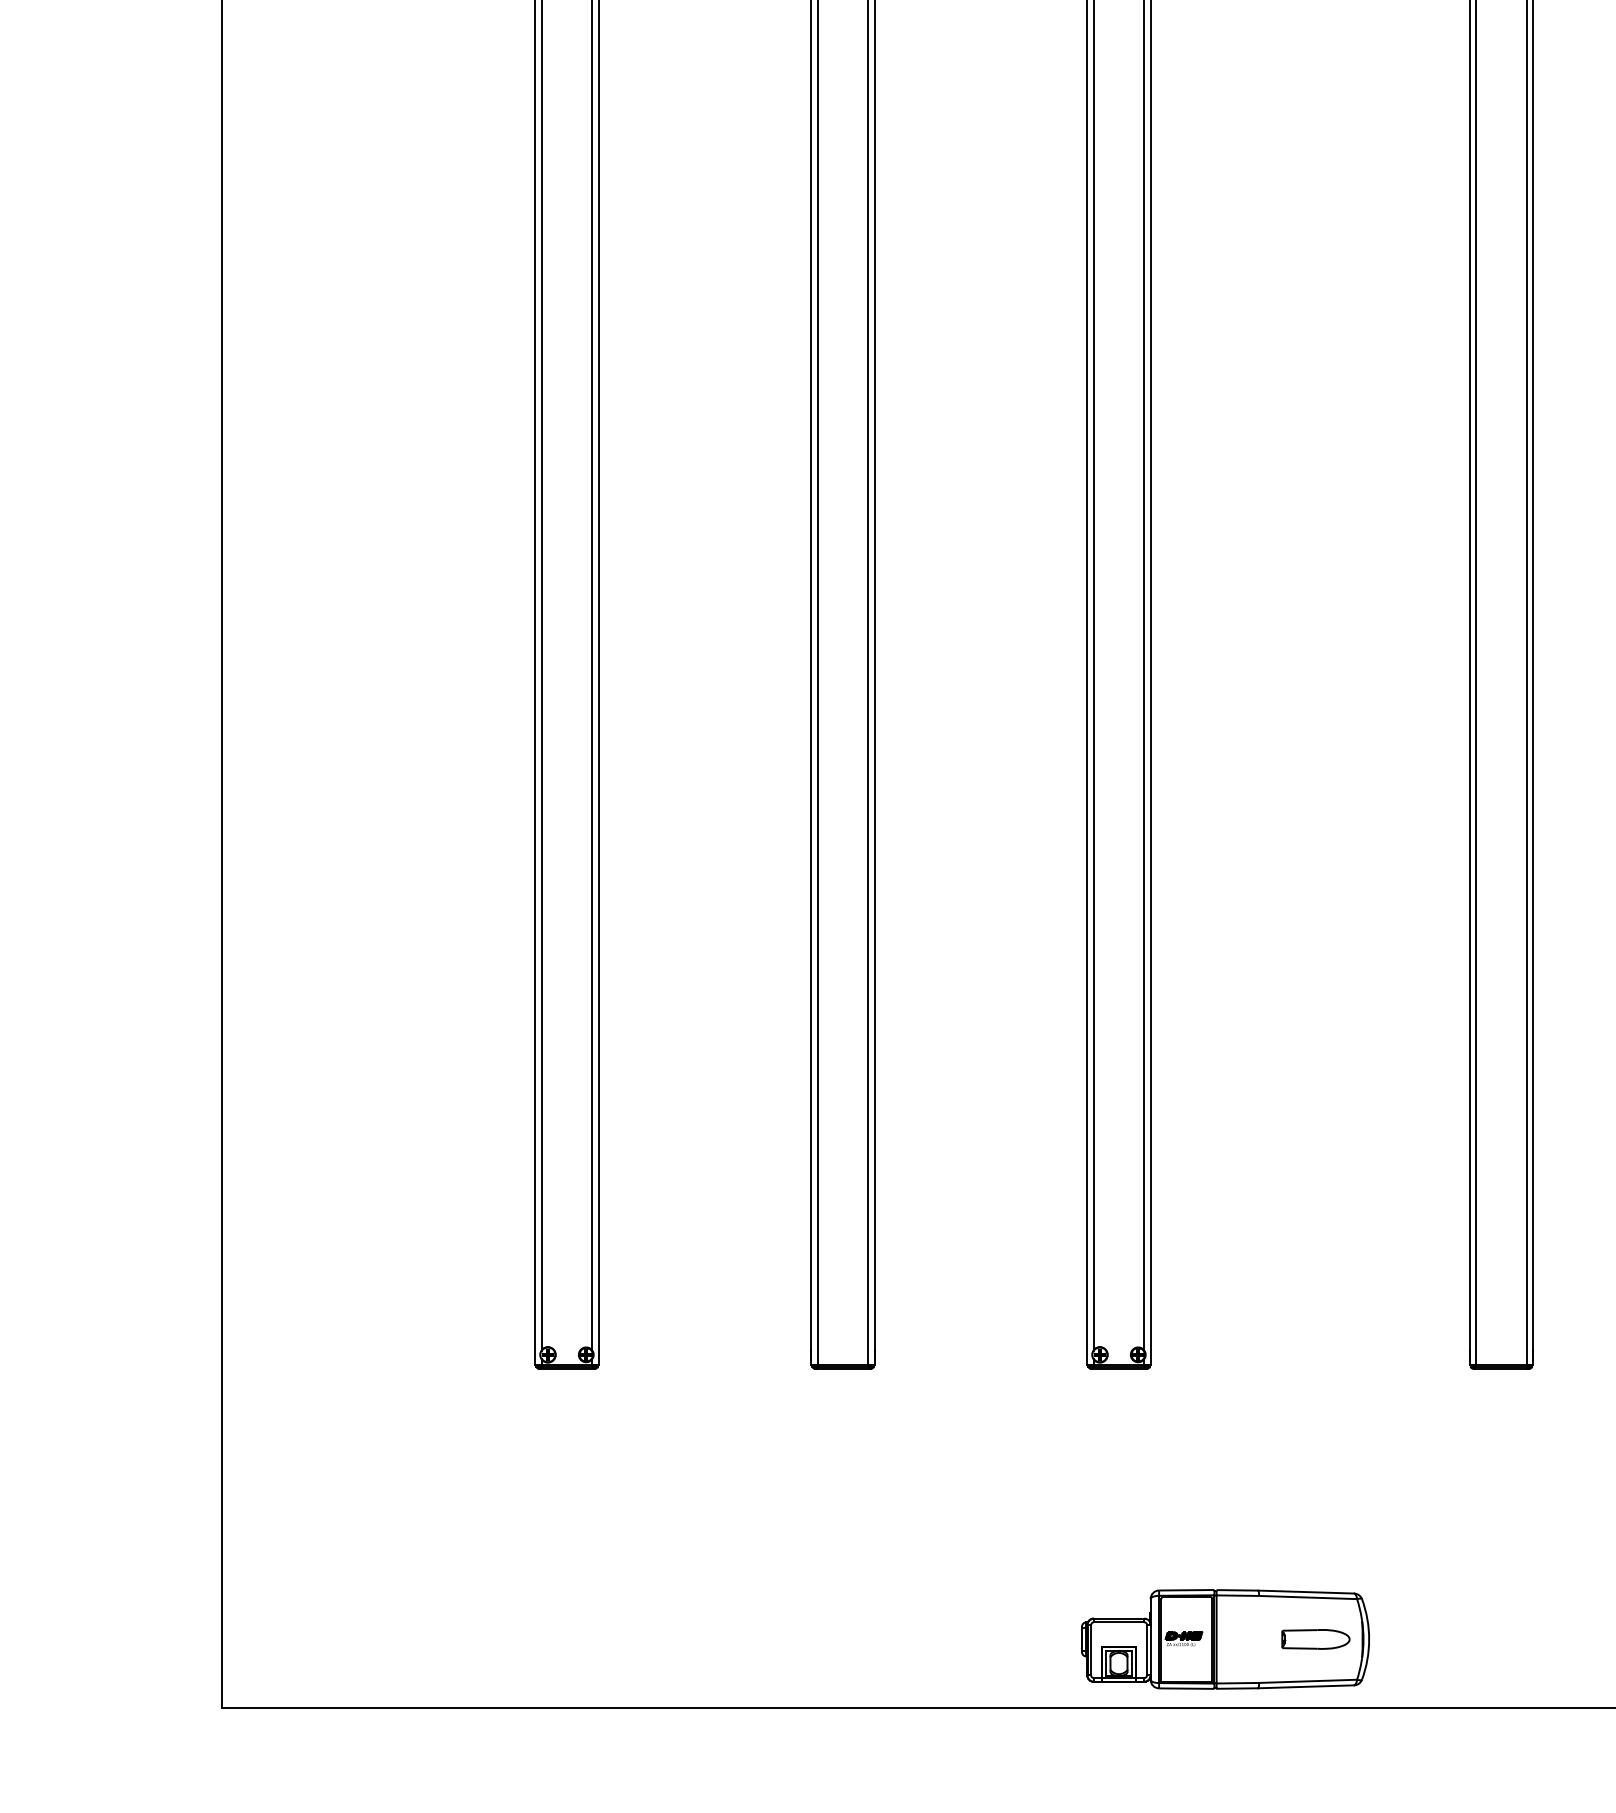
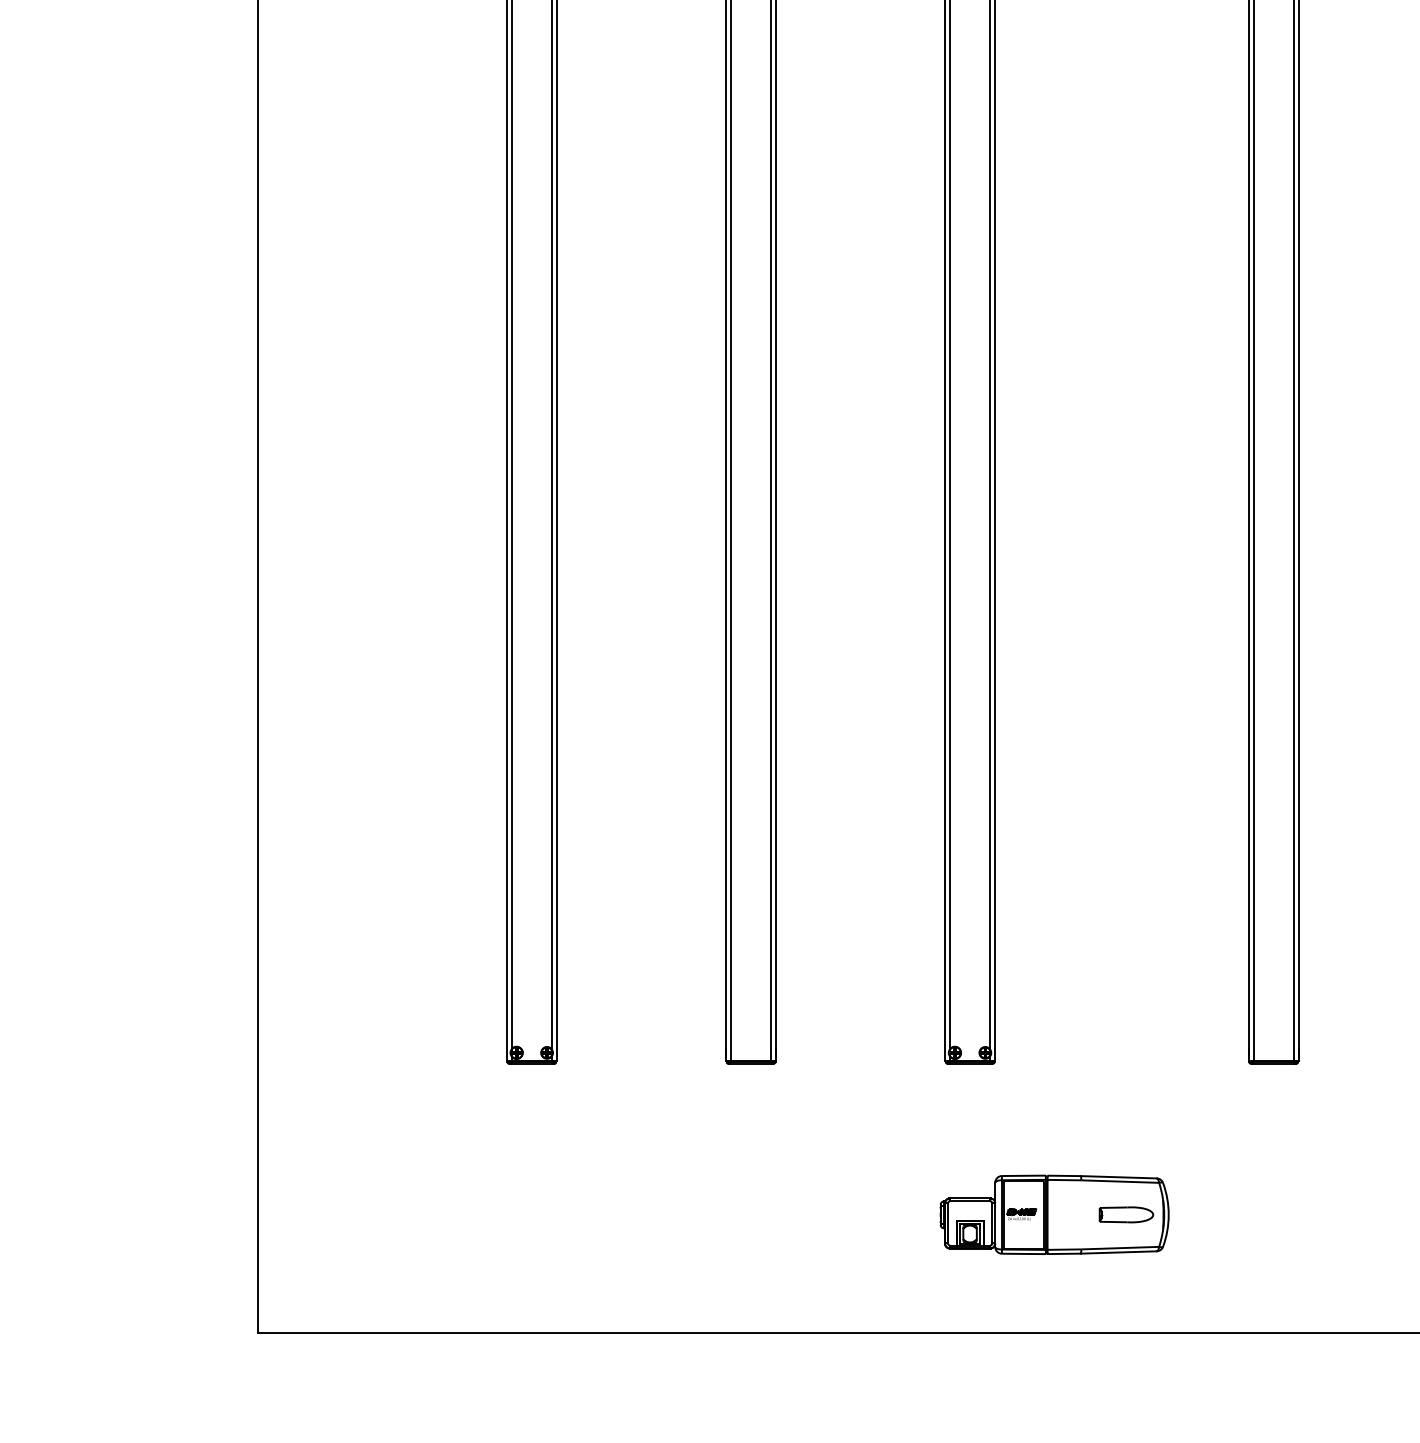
part: (1225, 1638) -> (1054, 1214), moved

